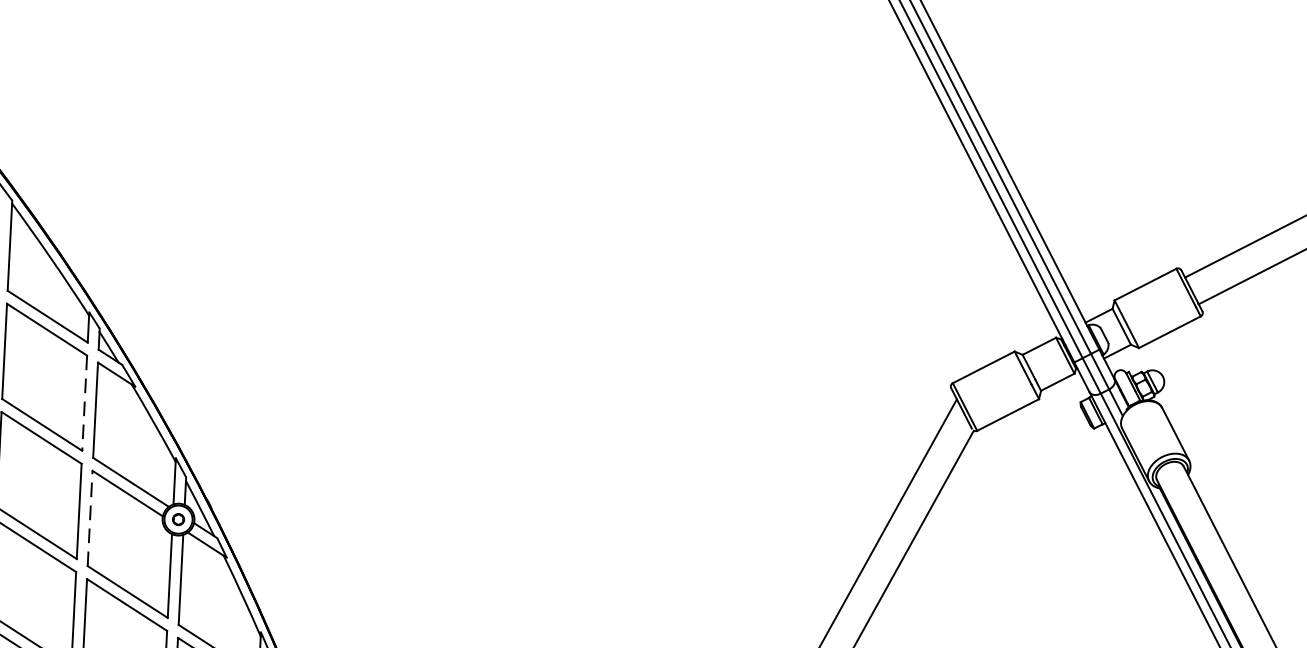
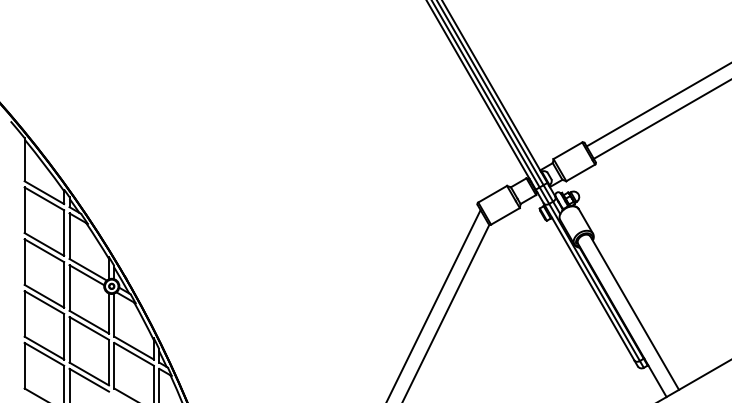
line: (85, 404) -> (64, 233), dashed -> solid
line: (90, 519) -> (69, 288), dashed -> solid

